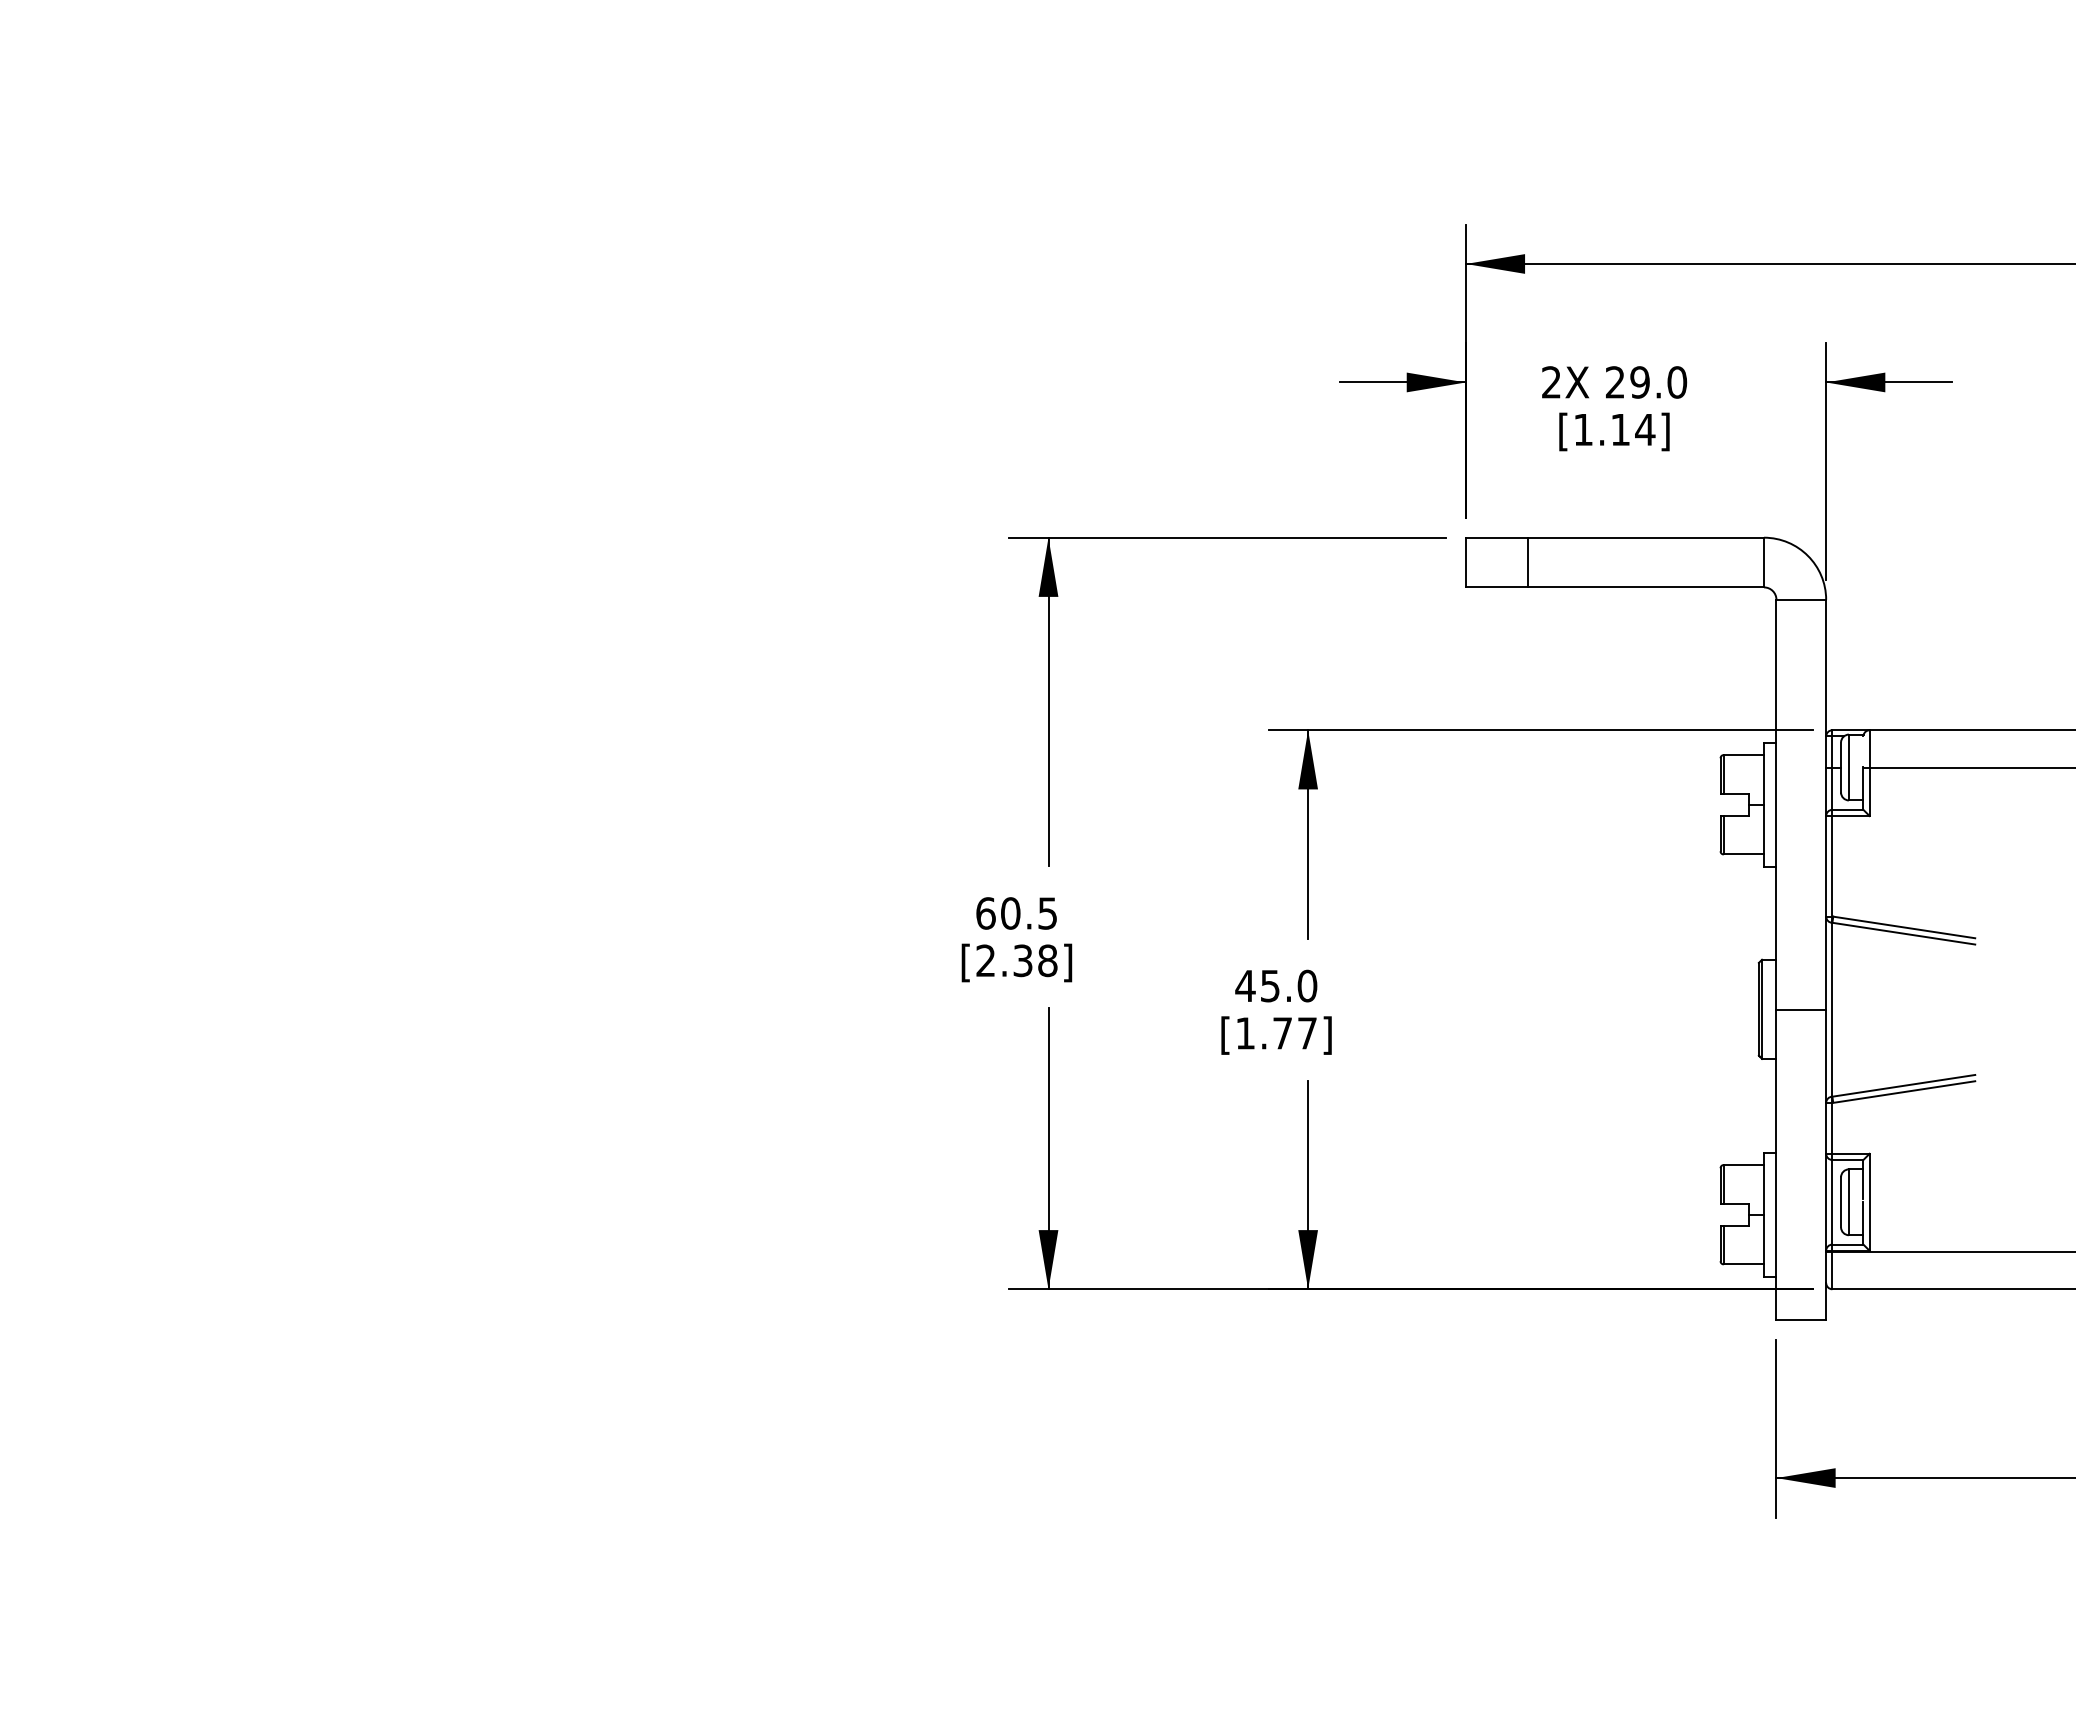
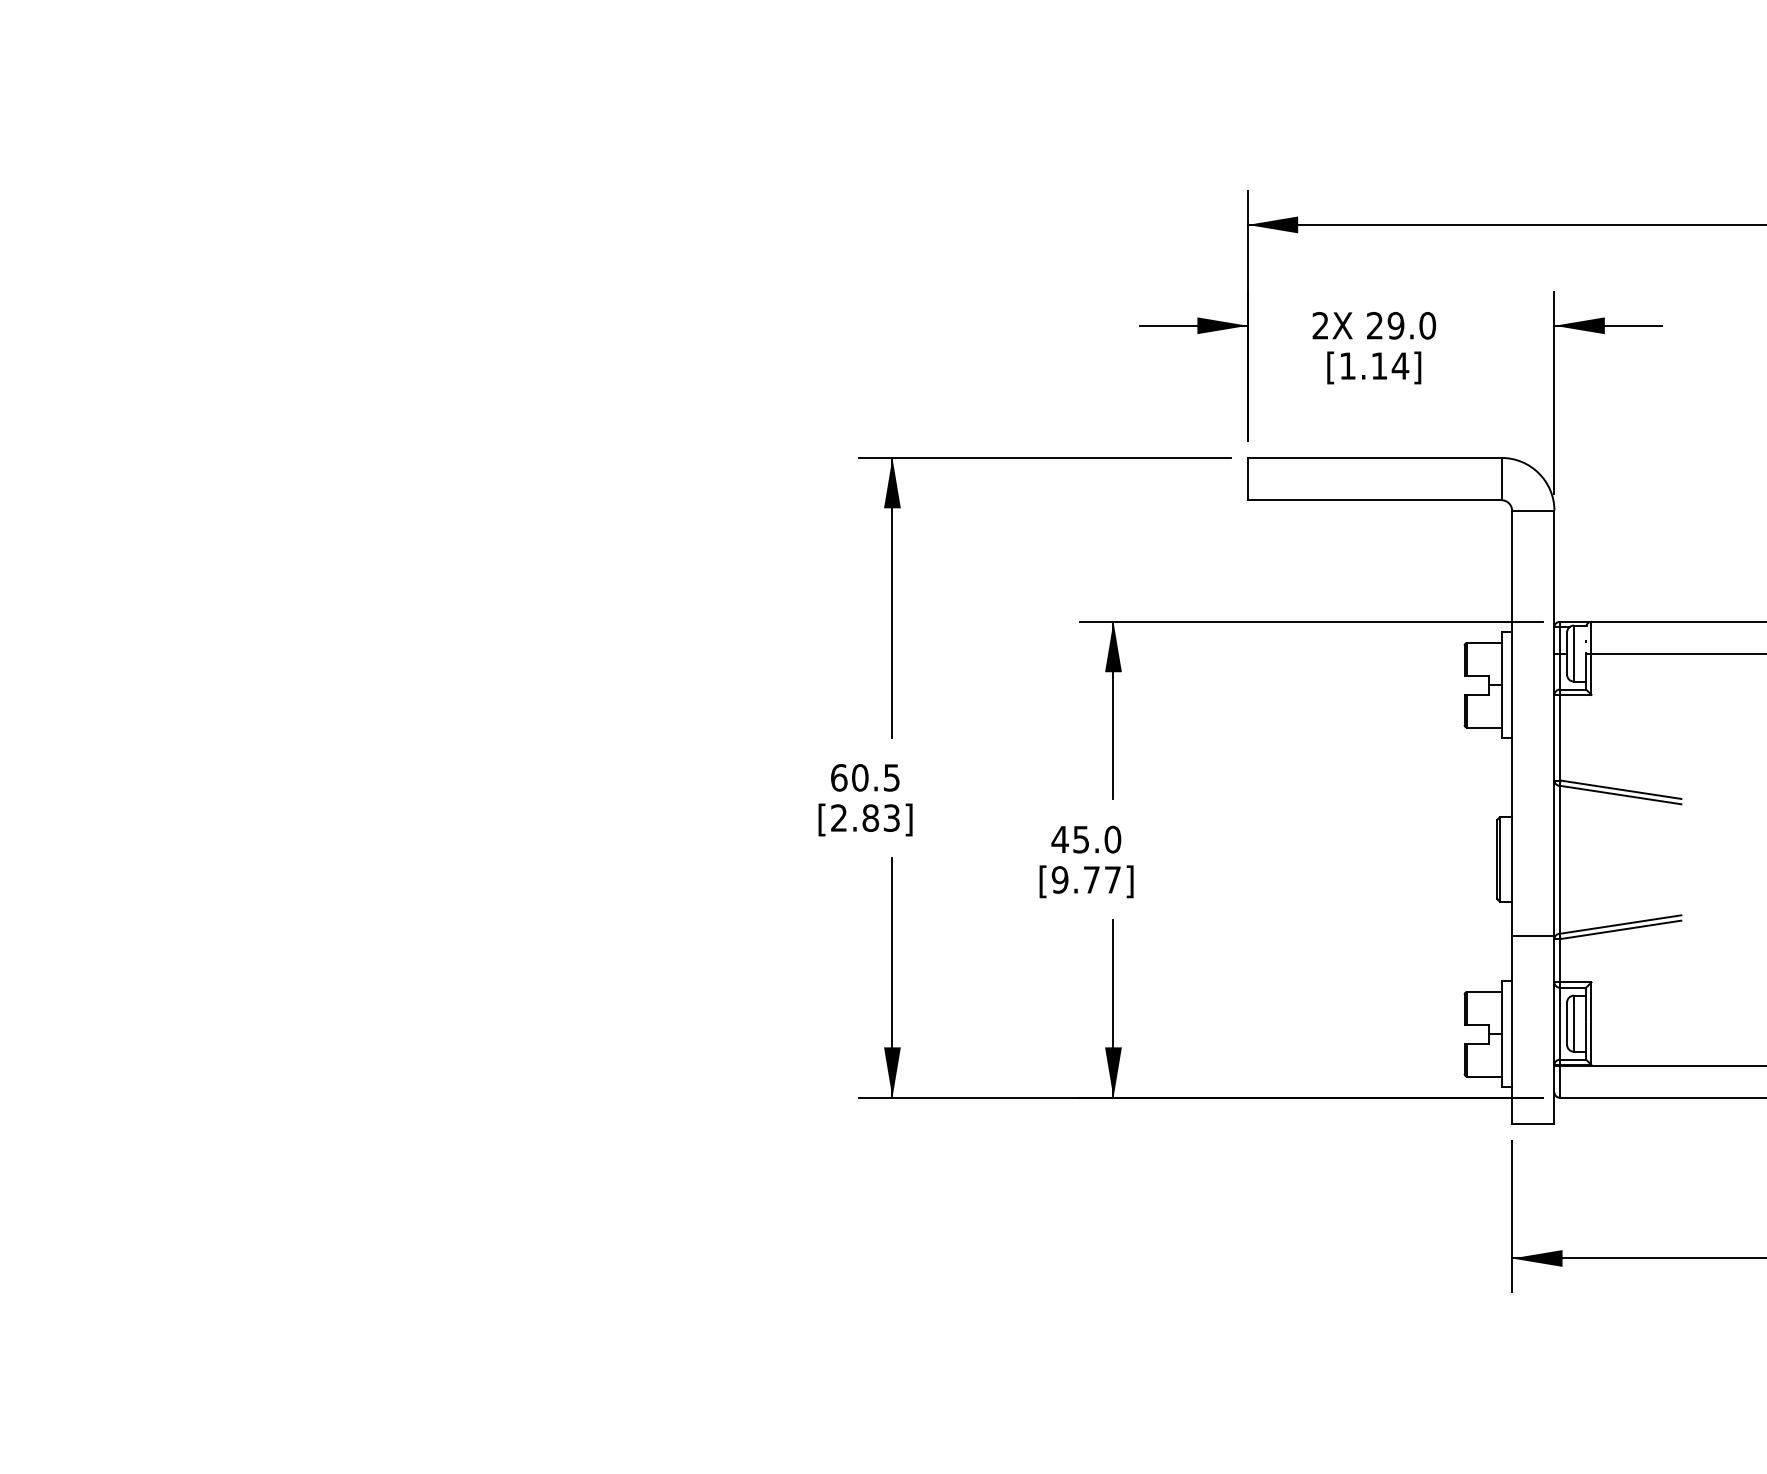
line: (1528, 562) -> (1301, 479), removed
text: (1035, 960) -> (881, 817), [2.38] -> [2.83]
line: (1801, 1009) -> (1533, 936), moved
text: (1245, 1033) -> (1060, 880), [1.77] -> [9.77]

